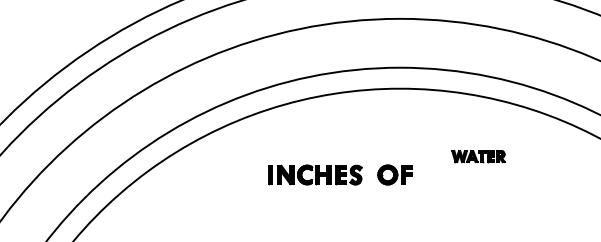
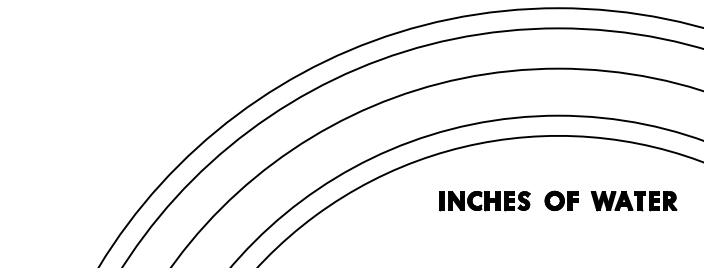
part: (478, 156) -> (633, 201), size x1.67
part: (339, 174) -> (508, 200), moved

